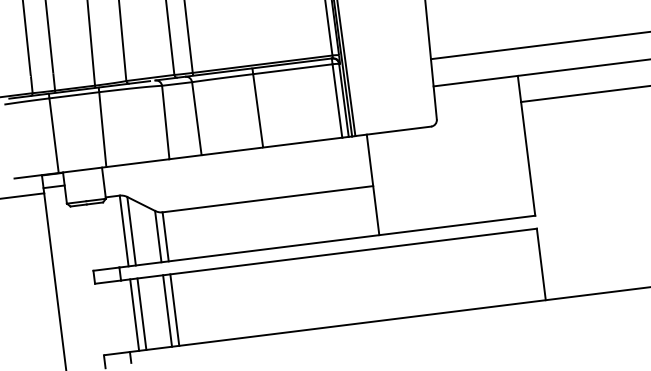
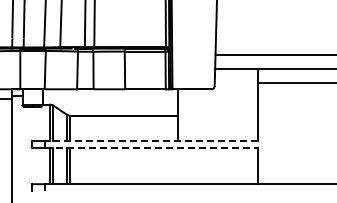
line: (326, 240) -> (151, 140), solid -> dashed
line: (328, 254) -> (151, 147), solid -> dashed

